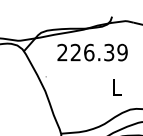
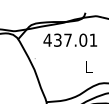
text: (92, 51) -> (70, 39), 226.39 -> 437.01

